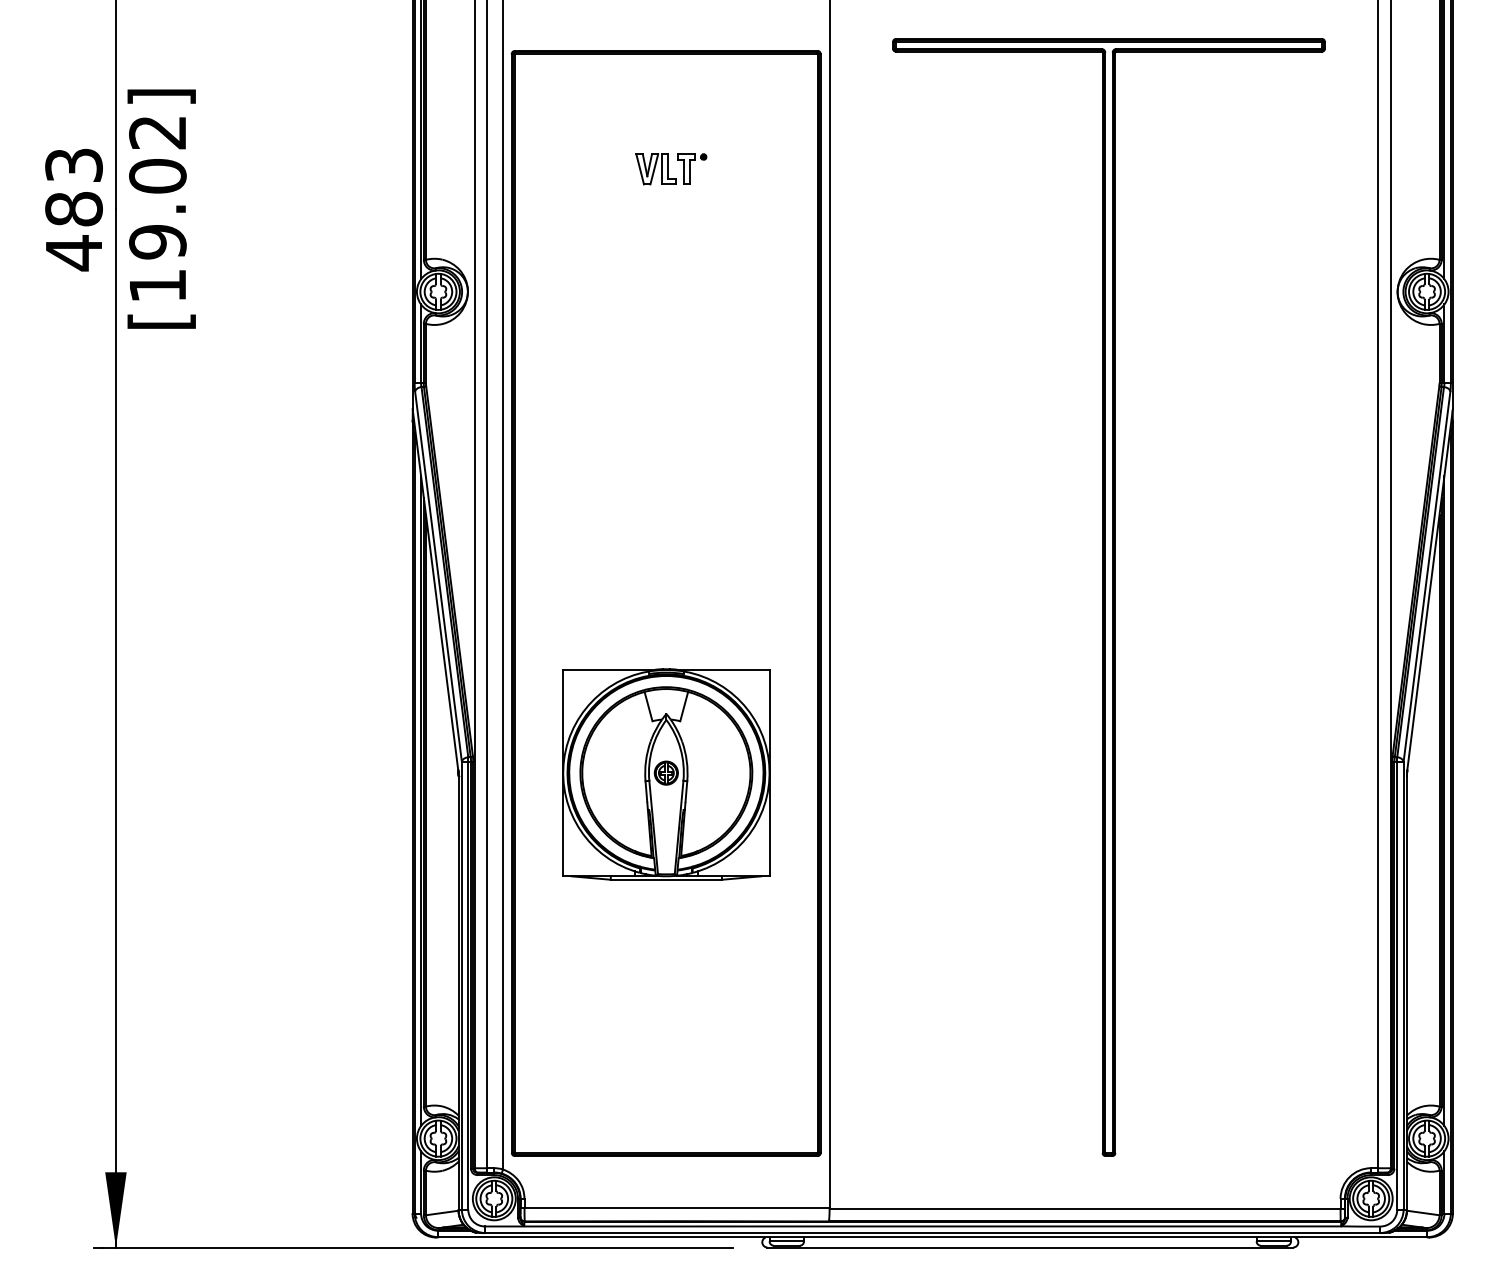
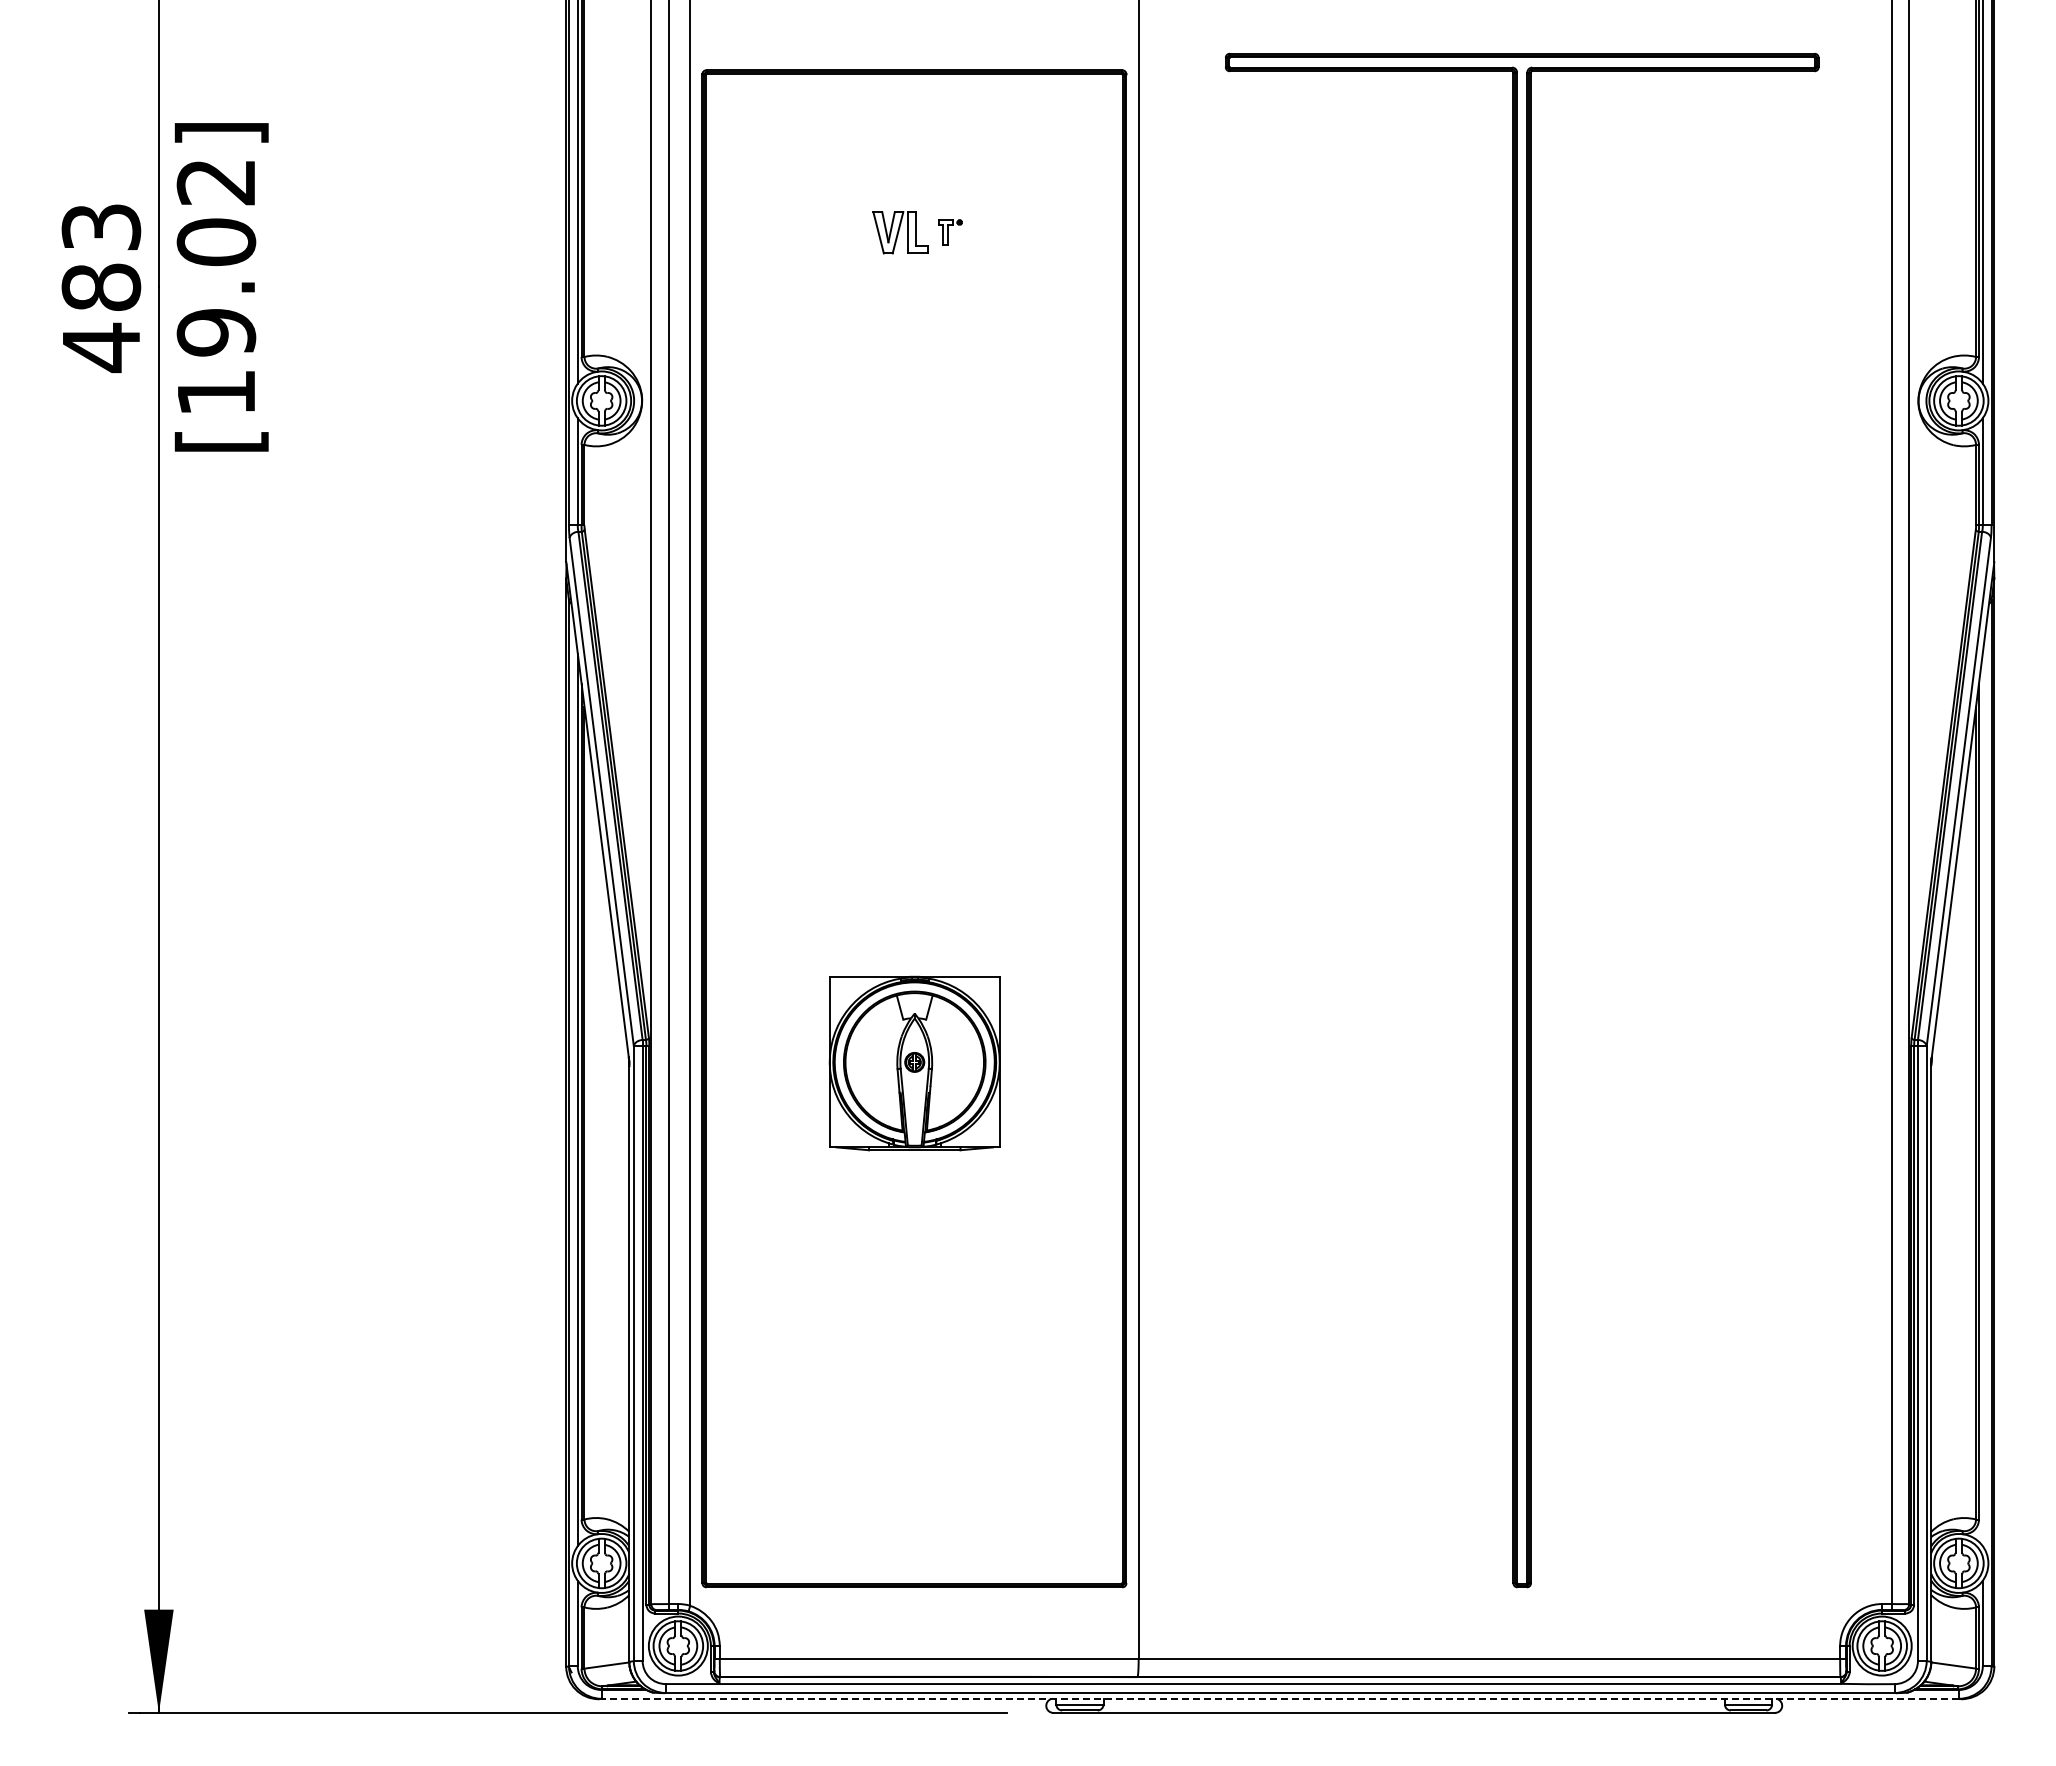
part: (692, 169) -> (950, 232), size x0.6
part: (666, 774) -> (914, 1063), size x0.6
line: (1444, 800) -> (1982, 1099), removed
line: (932, 1237) -> (1280, 1698), solid -> dashed

